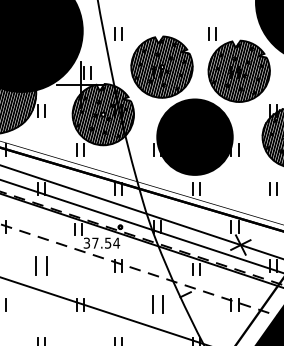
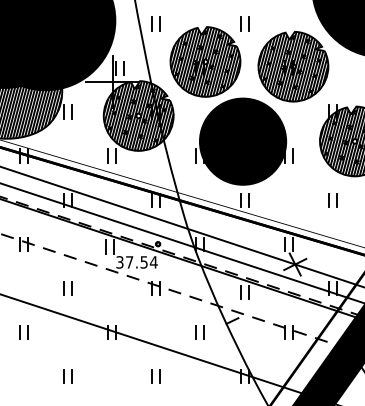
part: (212, 33) -> (244, 23), moved
part: (40, 266) -> (67, 288), size x0.62
part: (156, 304) -> (199, 332), size x0.71

